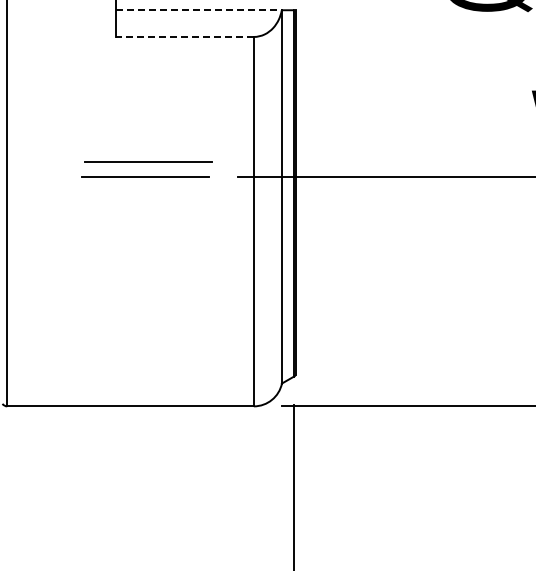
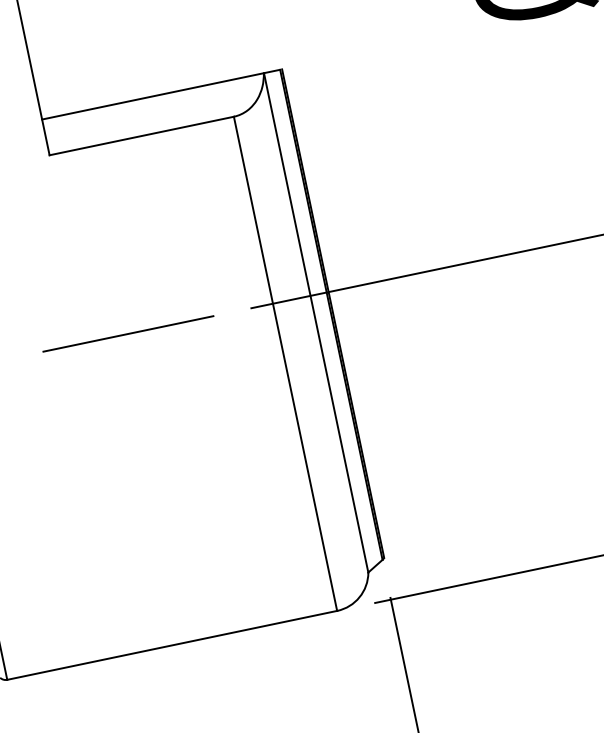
line: (198, 10) -> (152, 96), dashed -> solid
line: (184, 36) -> (140, 135), dashed -> solid
line: (148, 161) -> (127, 312), removed

